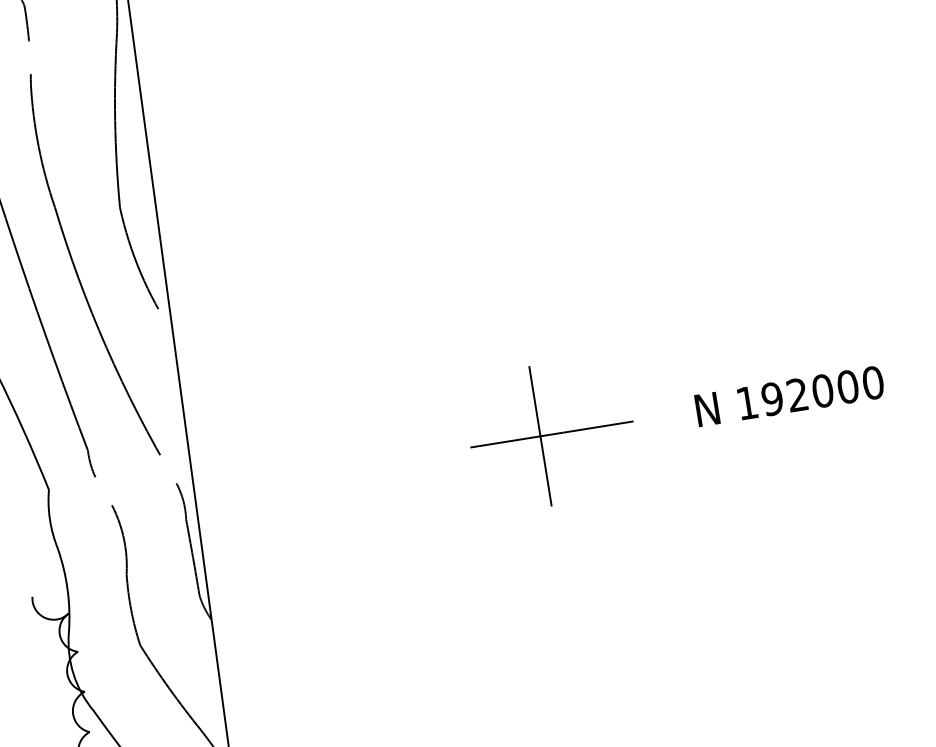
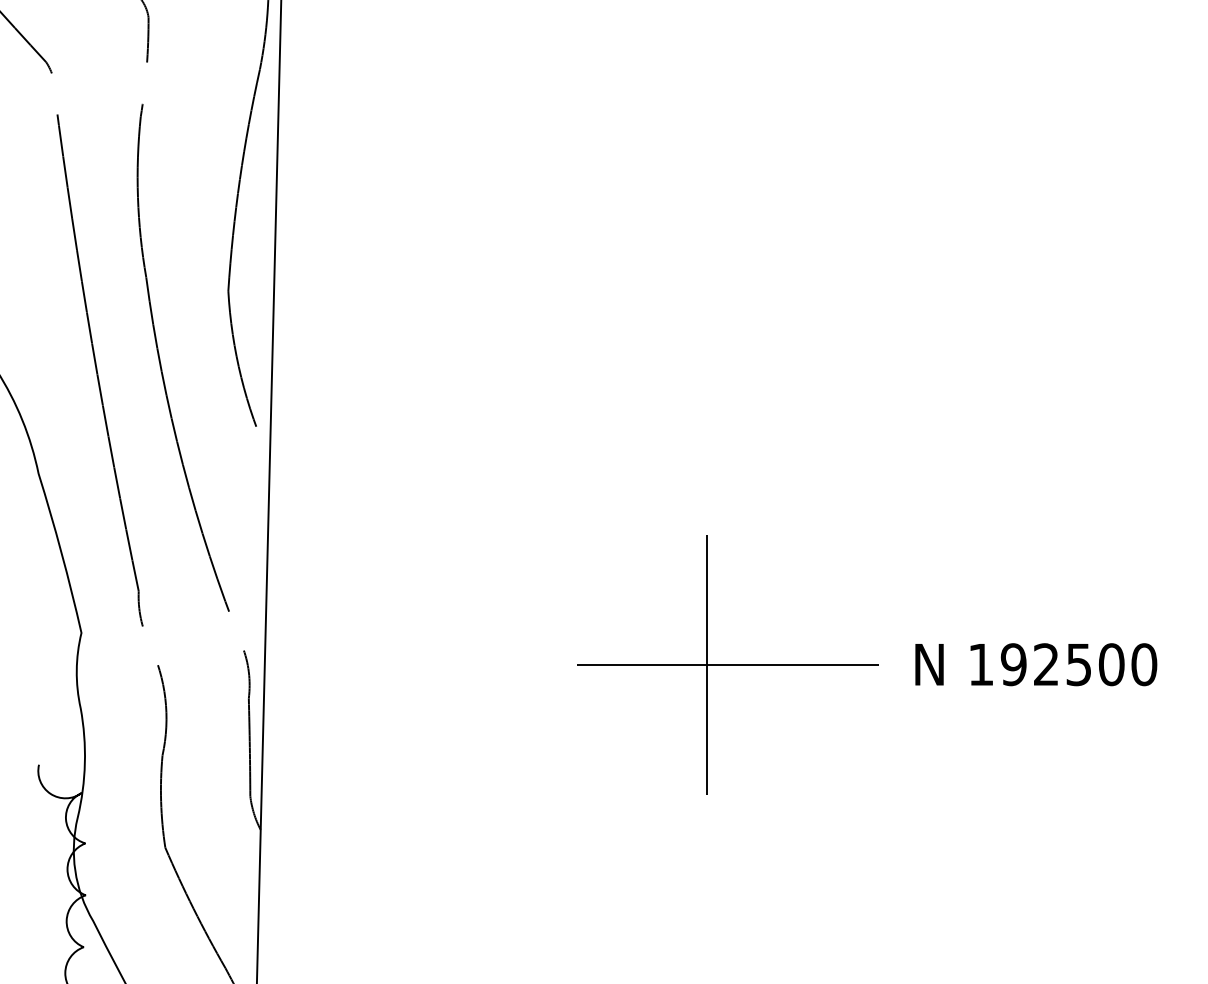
text: (822, 390) -> (1078, 664), 192000 -> 192500
part: (551, 434) -> (727, 664), size x1.43

